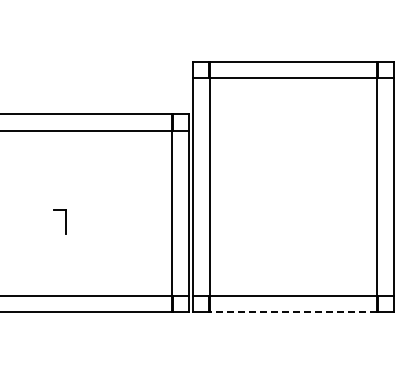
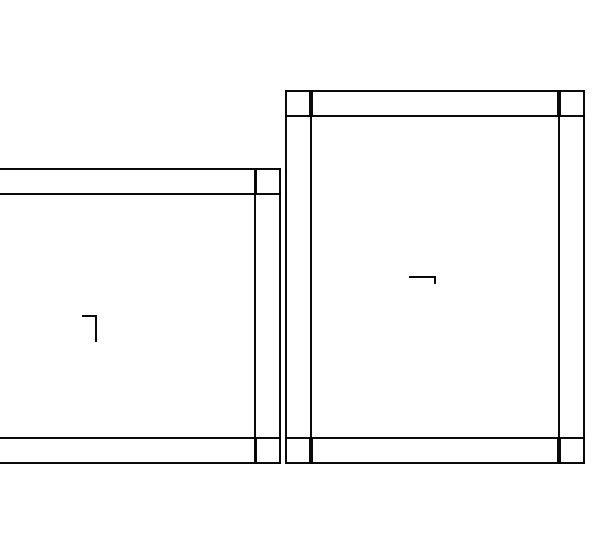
part: (285, 188) -> (422, 279), added
part: (60, 221) -> (89, 328), size x0.71
line: (293, 312) -> (434, 462), dashed -> solid

